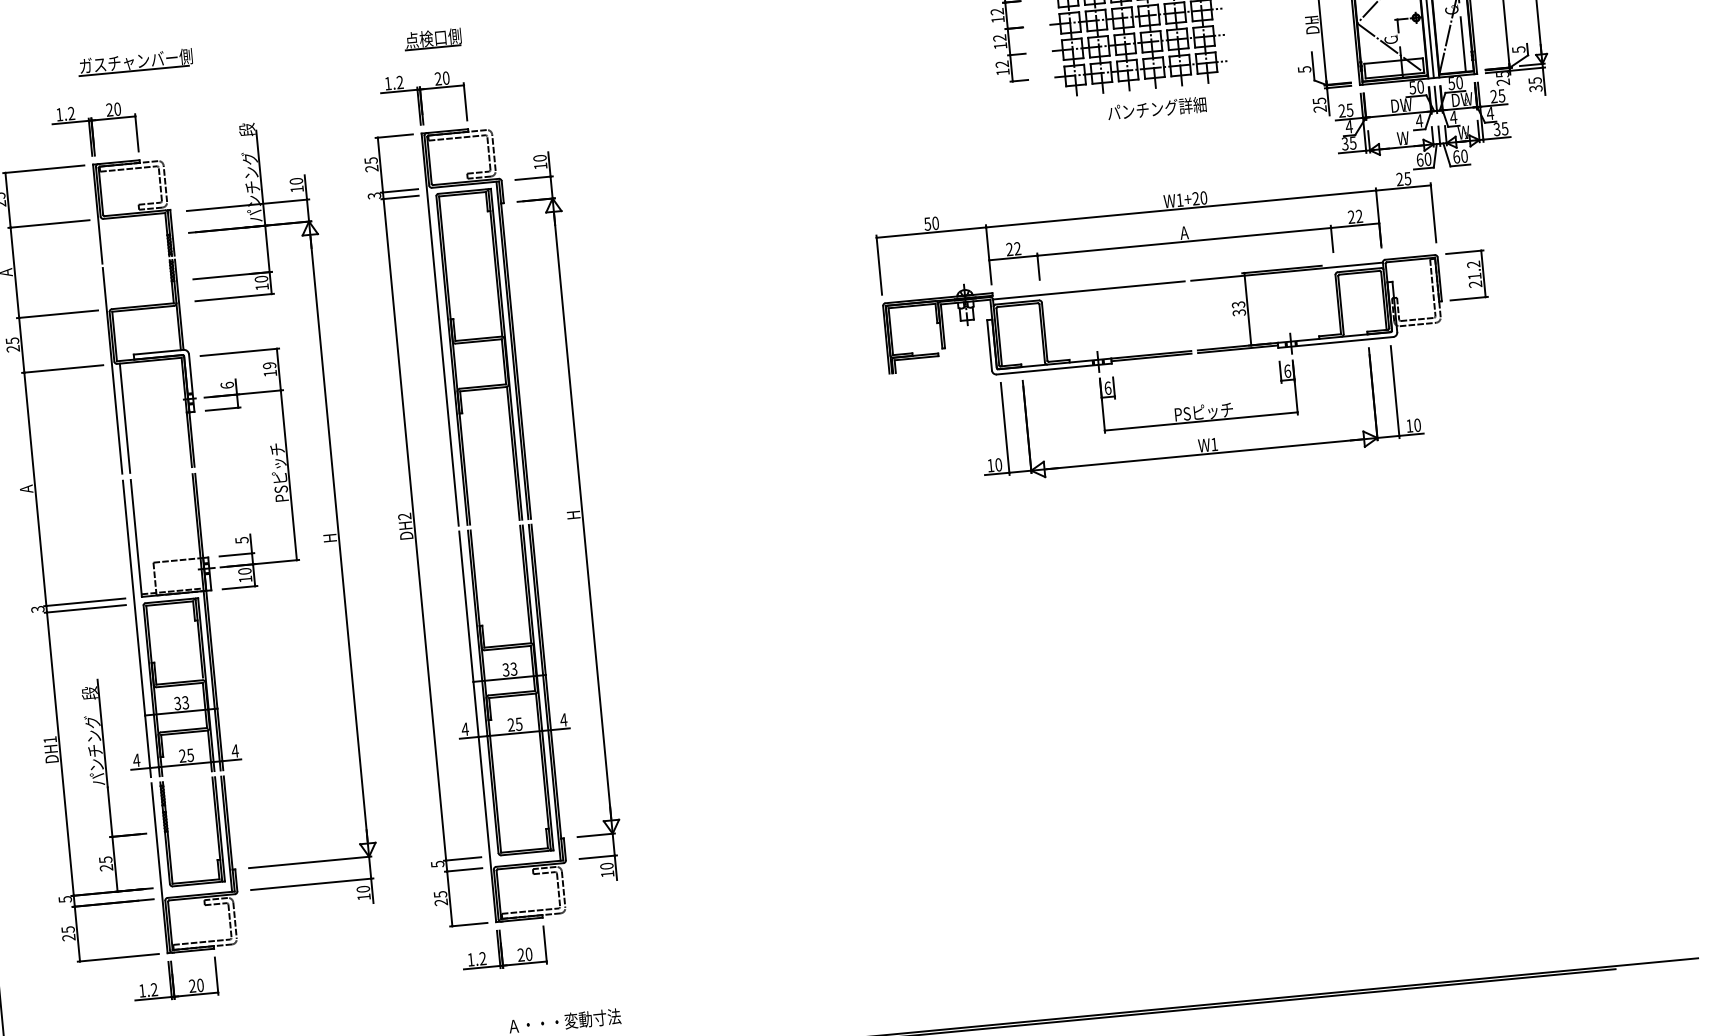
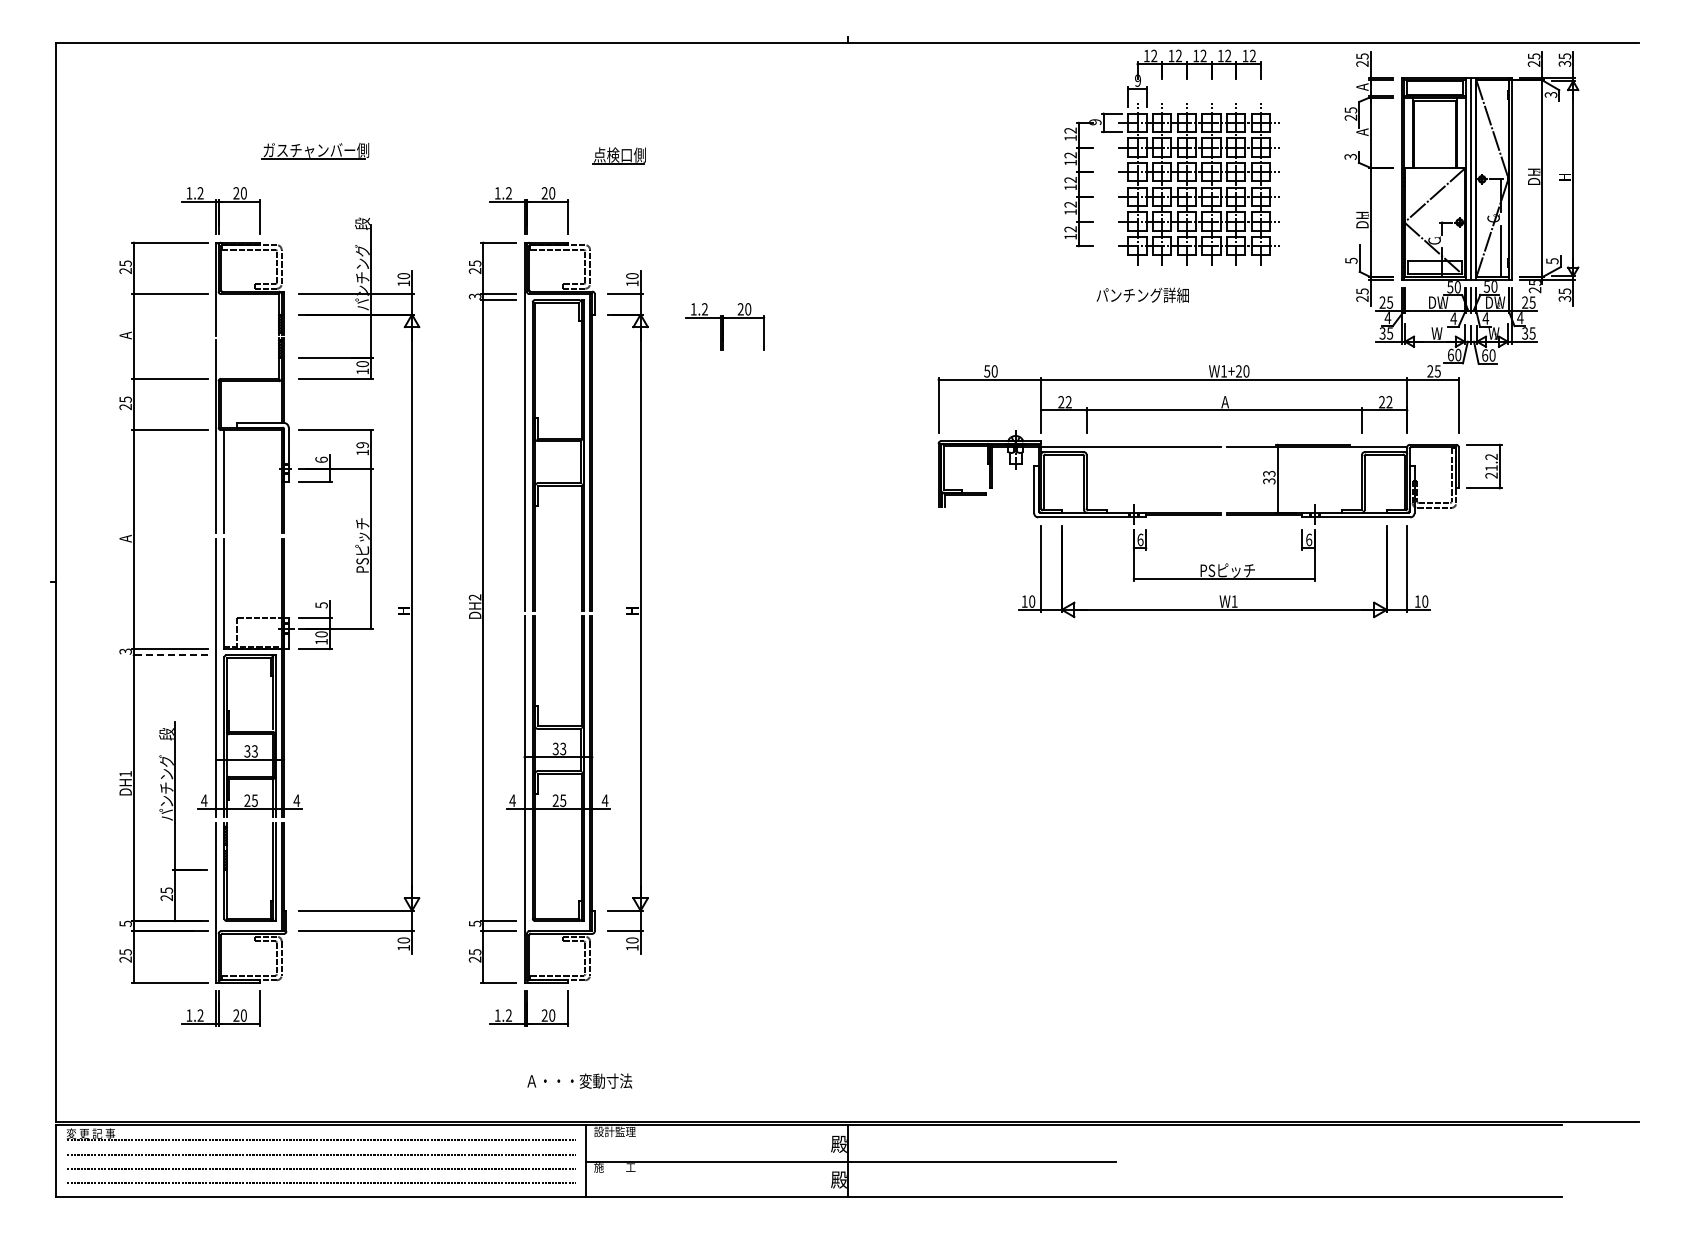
part: (432, 38) -> (618, 155), moved
part: (135, 61) -> (315, 150), moved
text: (1156, 107) -> (1142, 294), moved
part: (644, 202) -> (725, 326), added
line: (84, 609) -> (169, 655), solid -> dashed

